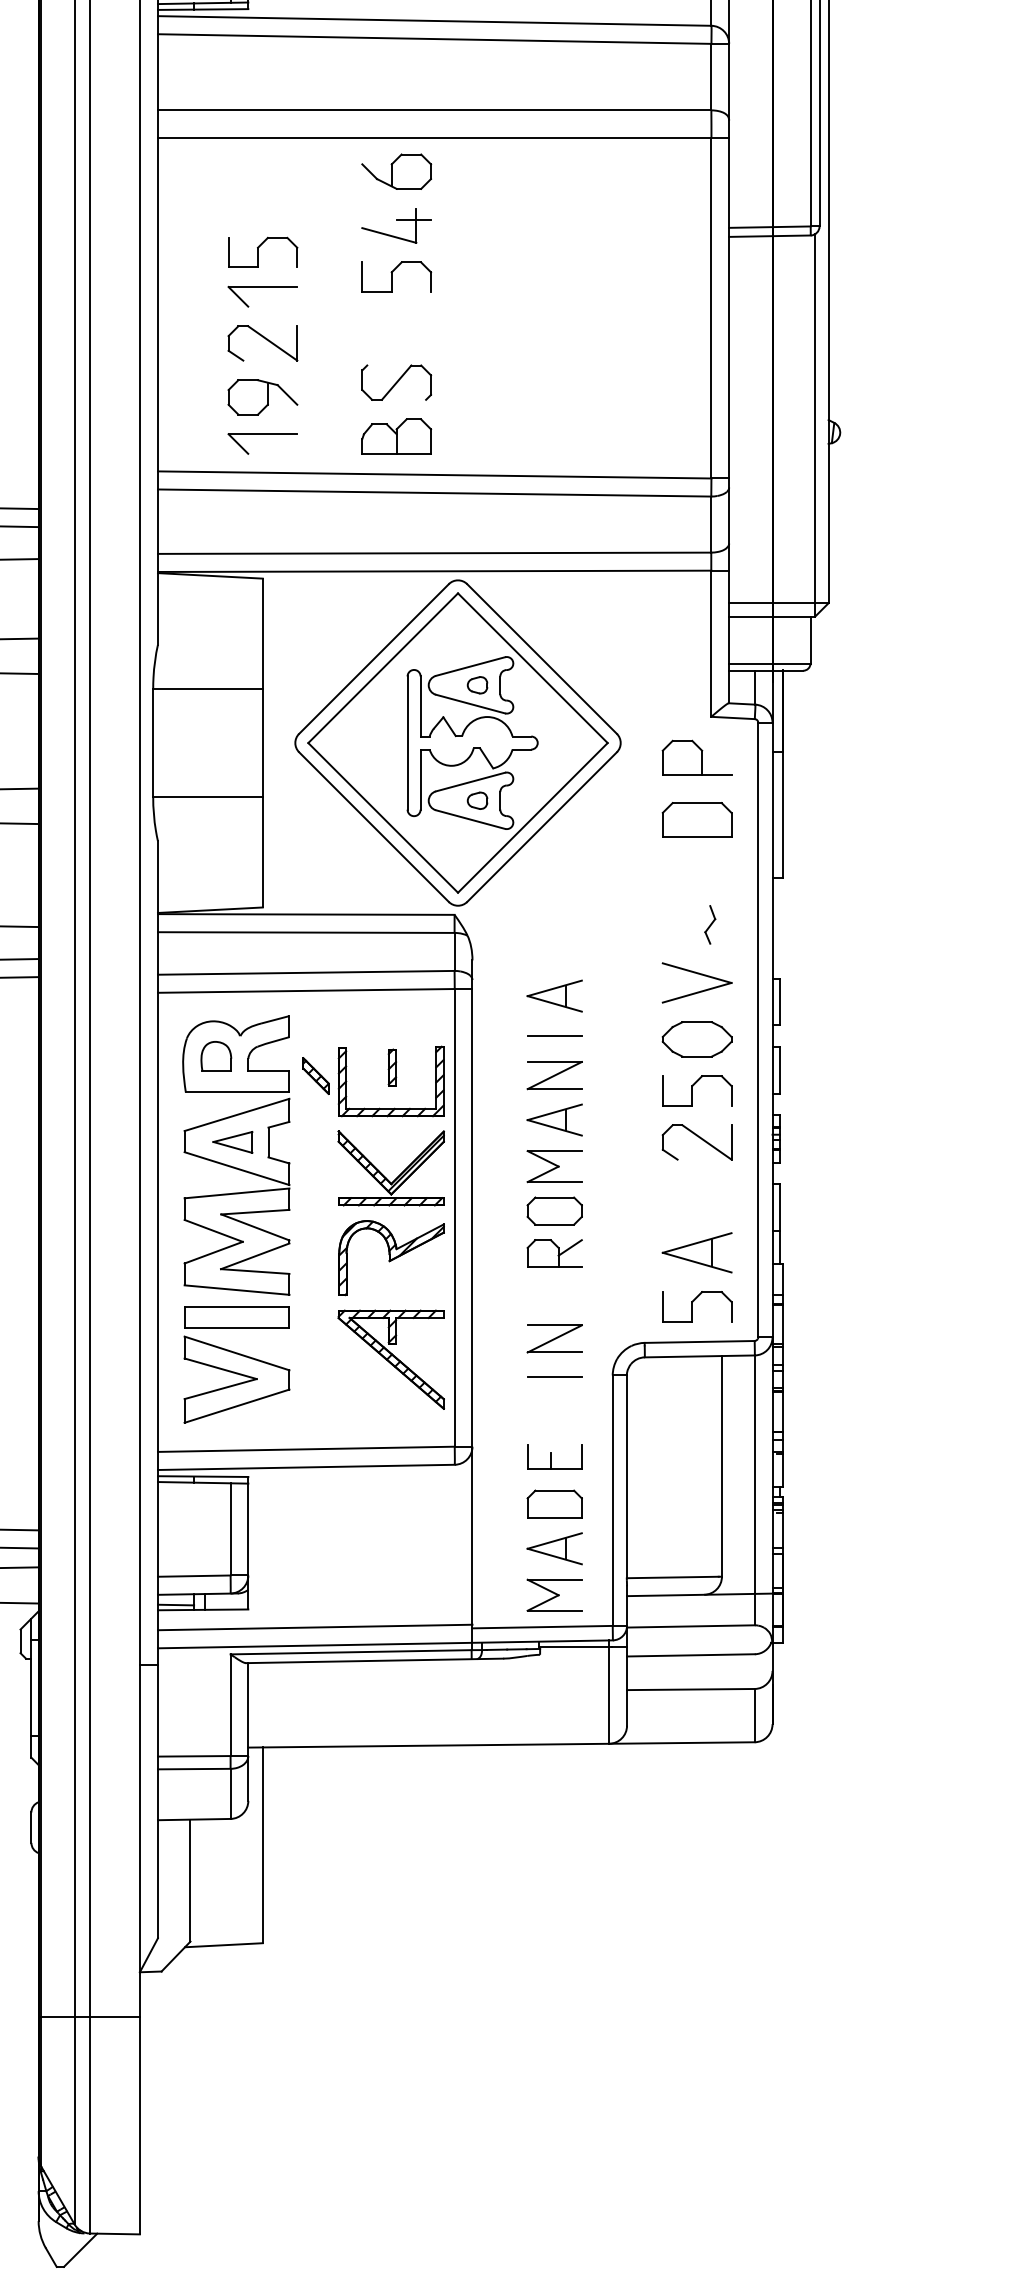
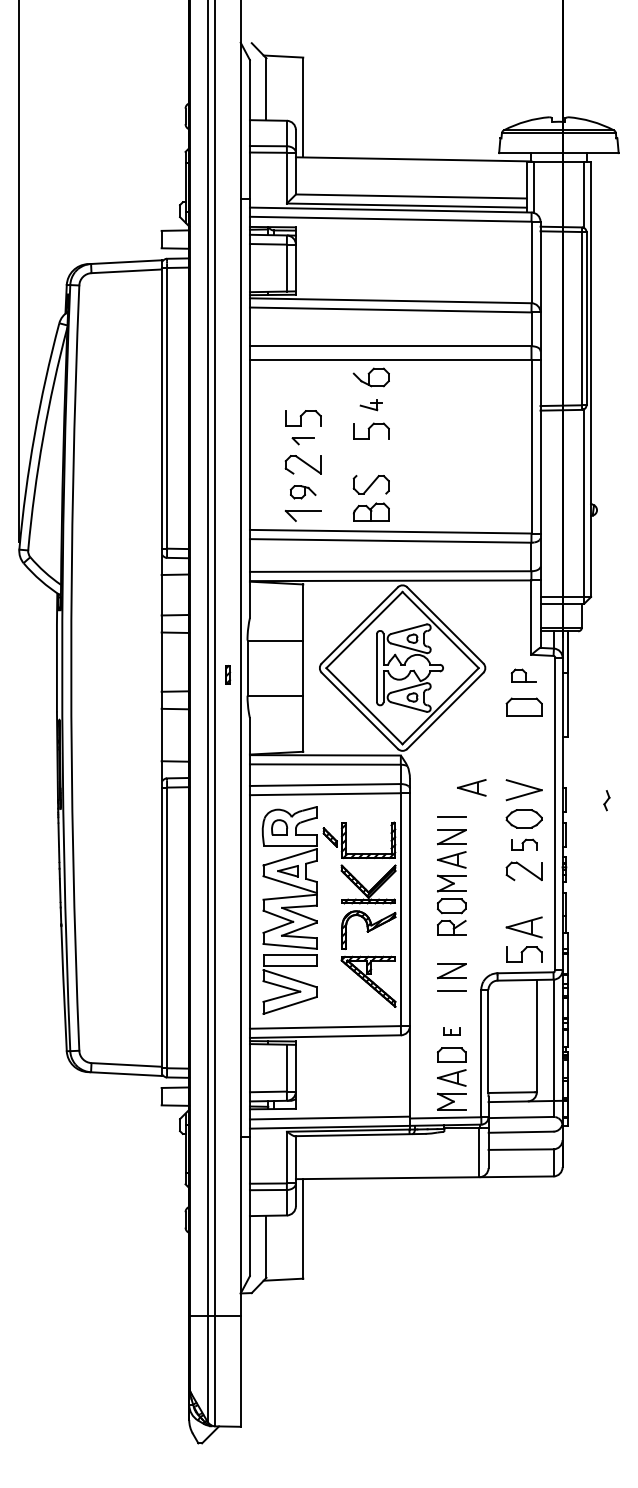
part: (394, 224) -> (370, 404), size x0.6
part: (261, 297) -> (302, 441), size x0.6
part: (261, 397) -> (302, 492), size x0.7
part: (695, 757) -> (523, 675), size x0.7
part: (709, 924) -> (606, 800), moved
part: (554, 995) -> (471, 787), moved
part: (392, 1066) -> (228, 674), moved
part: (697, 1089) -> (524, 844), size x0.7
part: (554, 1455) -> (451, 1030), size x0.6

